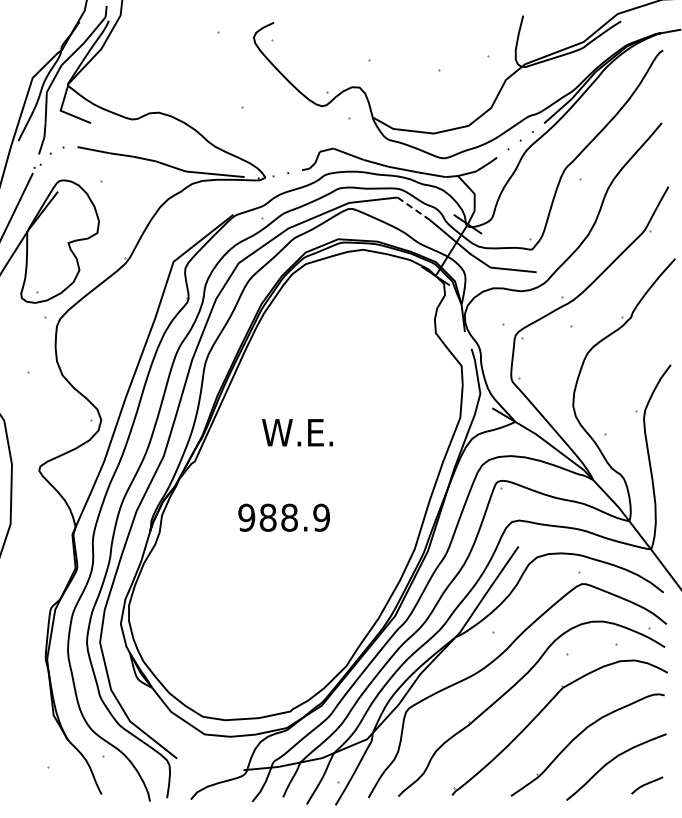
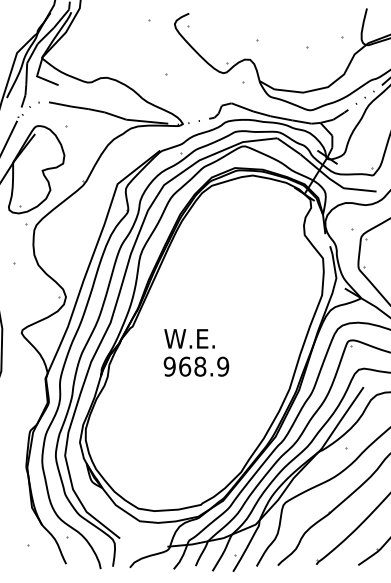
line: (413, 208) -> (288, 146), dashed -> solid
text: (297, 432) -> (189, 338), moved
text: (267, 517) -> (184, 366), 988.9 -> 968.9

